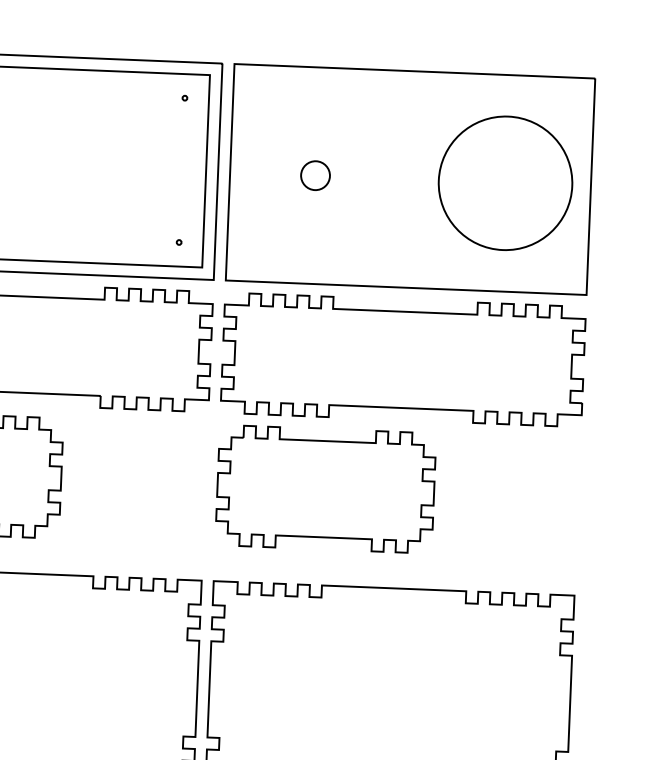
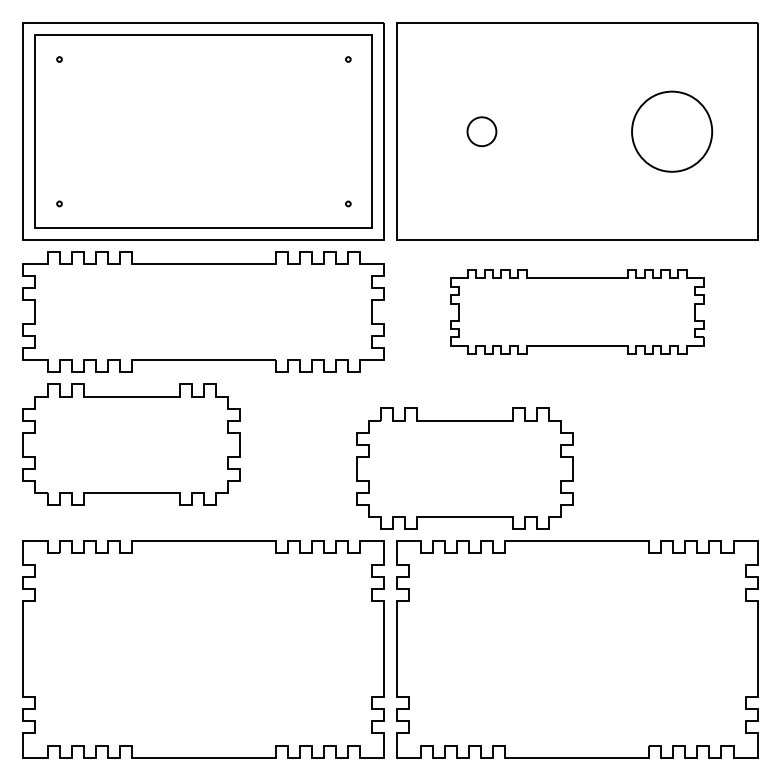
circle: (504, 183) -> (671, 131), size x0.6
part: (403, 359) -> (577, 311), size x0.7
part: (325, 489) -> (464, 468), moved

